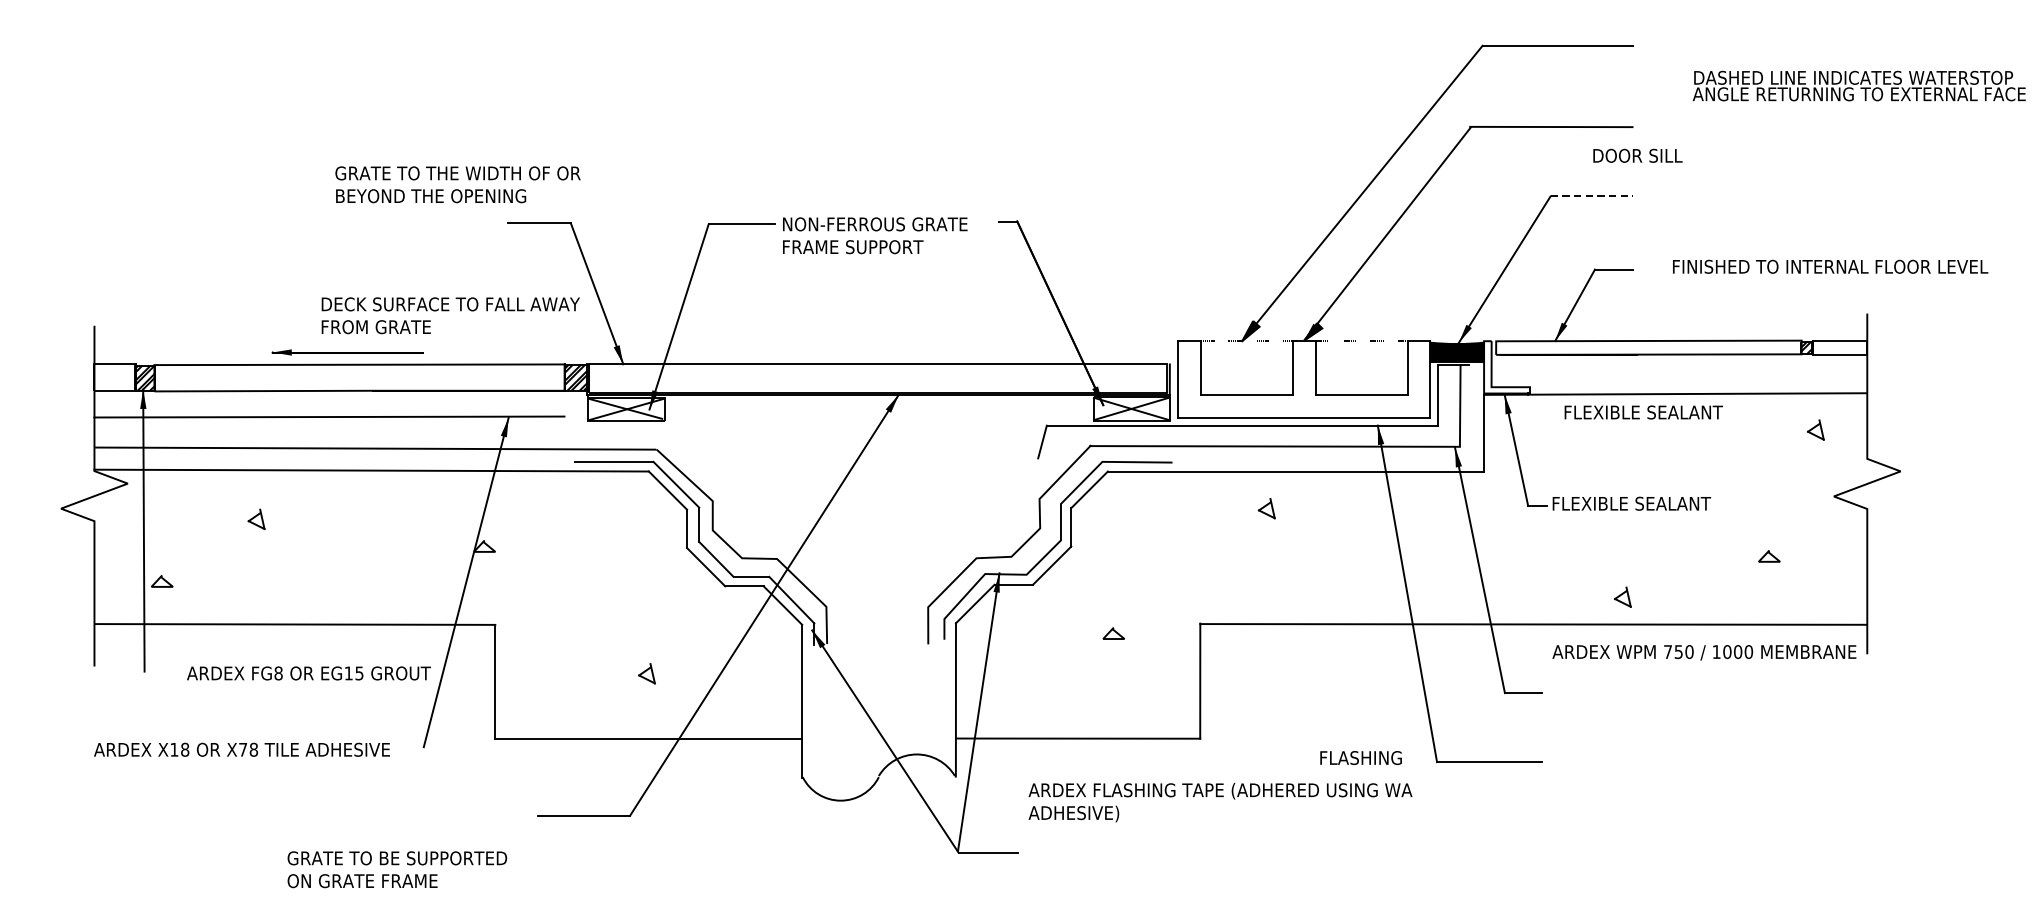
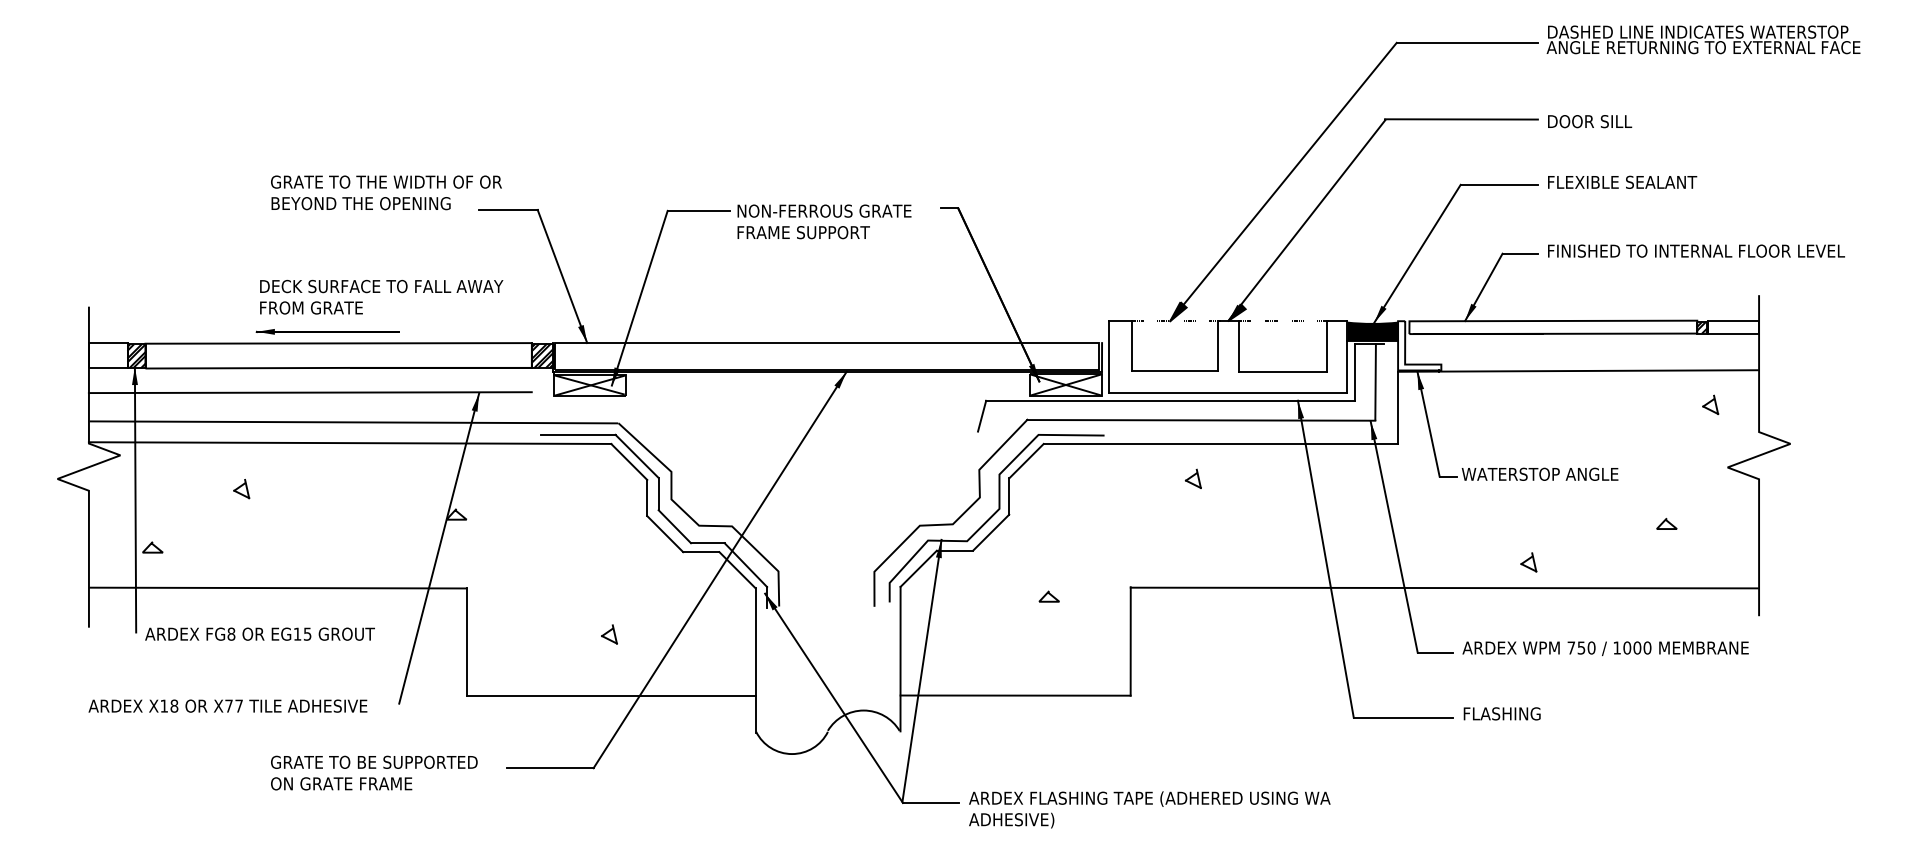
text: (1859, 85) -> (1703, 39), moved
text: (1638, 155) -> (1590, 121), moved
text: (458, 184) -> (386, 192), moved
line: (1591, 196) -> (1499, 184), dashed -> solid
text: (1830, 266) -> (1696, 250), moved
text: (450, 314) -> (381, 296), moved
text: (1643, 411) -> (1622, 181), moved
text: (1634, 502) -> (1539, 473), FLEXIBLE SEALANT -> WATERSTOP ANGLE
text: (1704, 652) -> (1605, 648), moved
text: (308, 672) -> (259, 633), moved
text: (254, 749) -> (239, 705), X78 -> X77
text: (1360, 757) -> (1501, 713), moved
text: (1220, 802) -> (1149, 809), moved
text: (397, 869) -> (374, 772), moved

